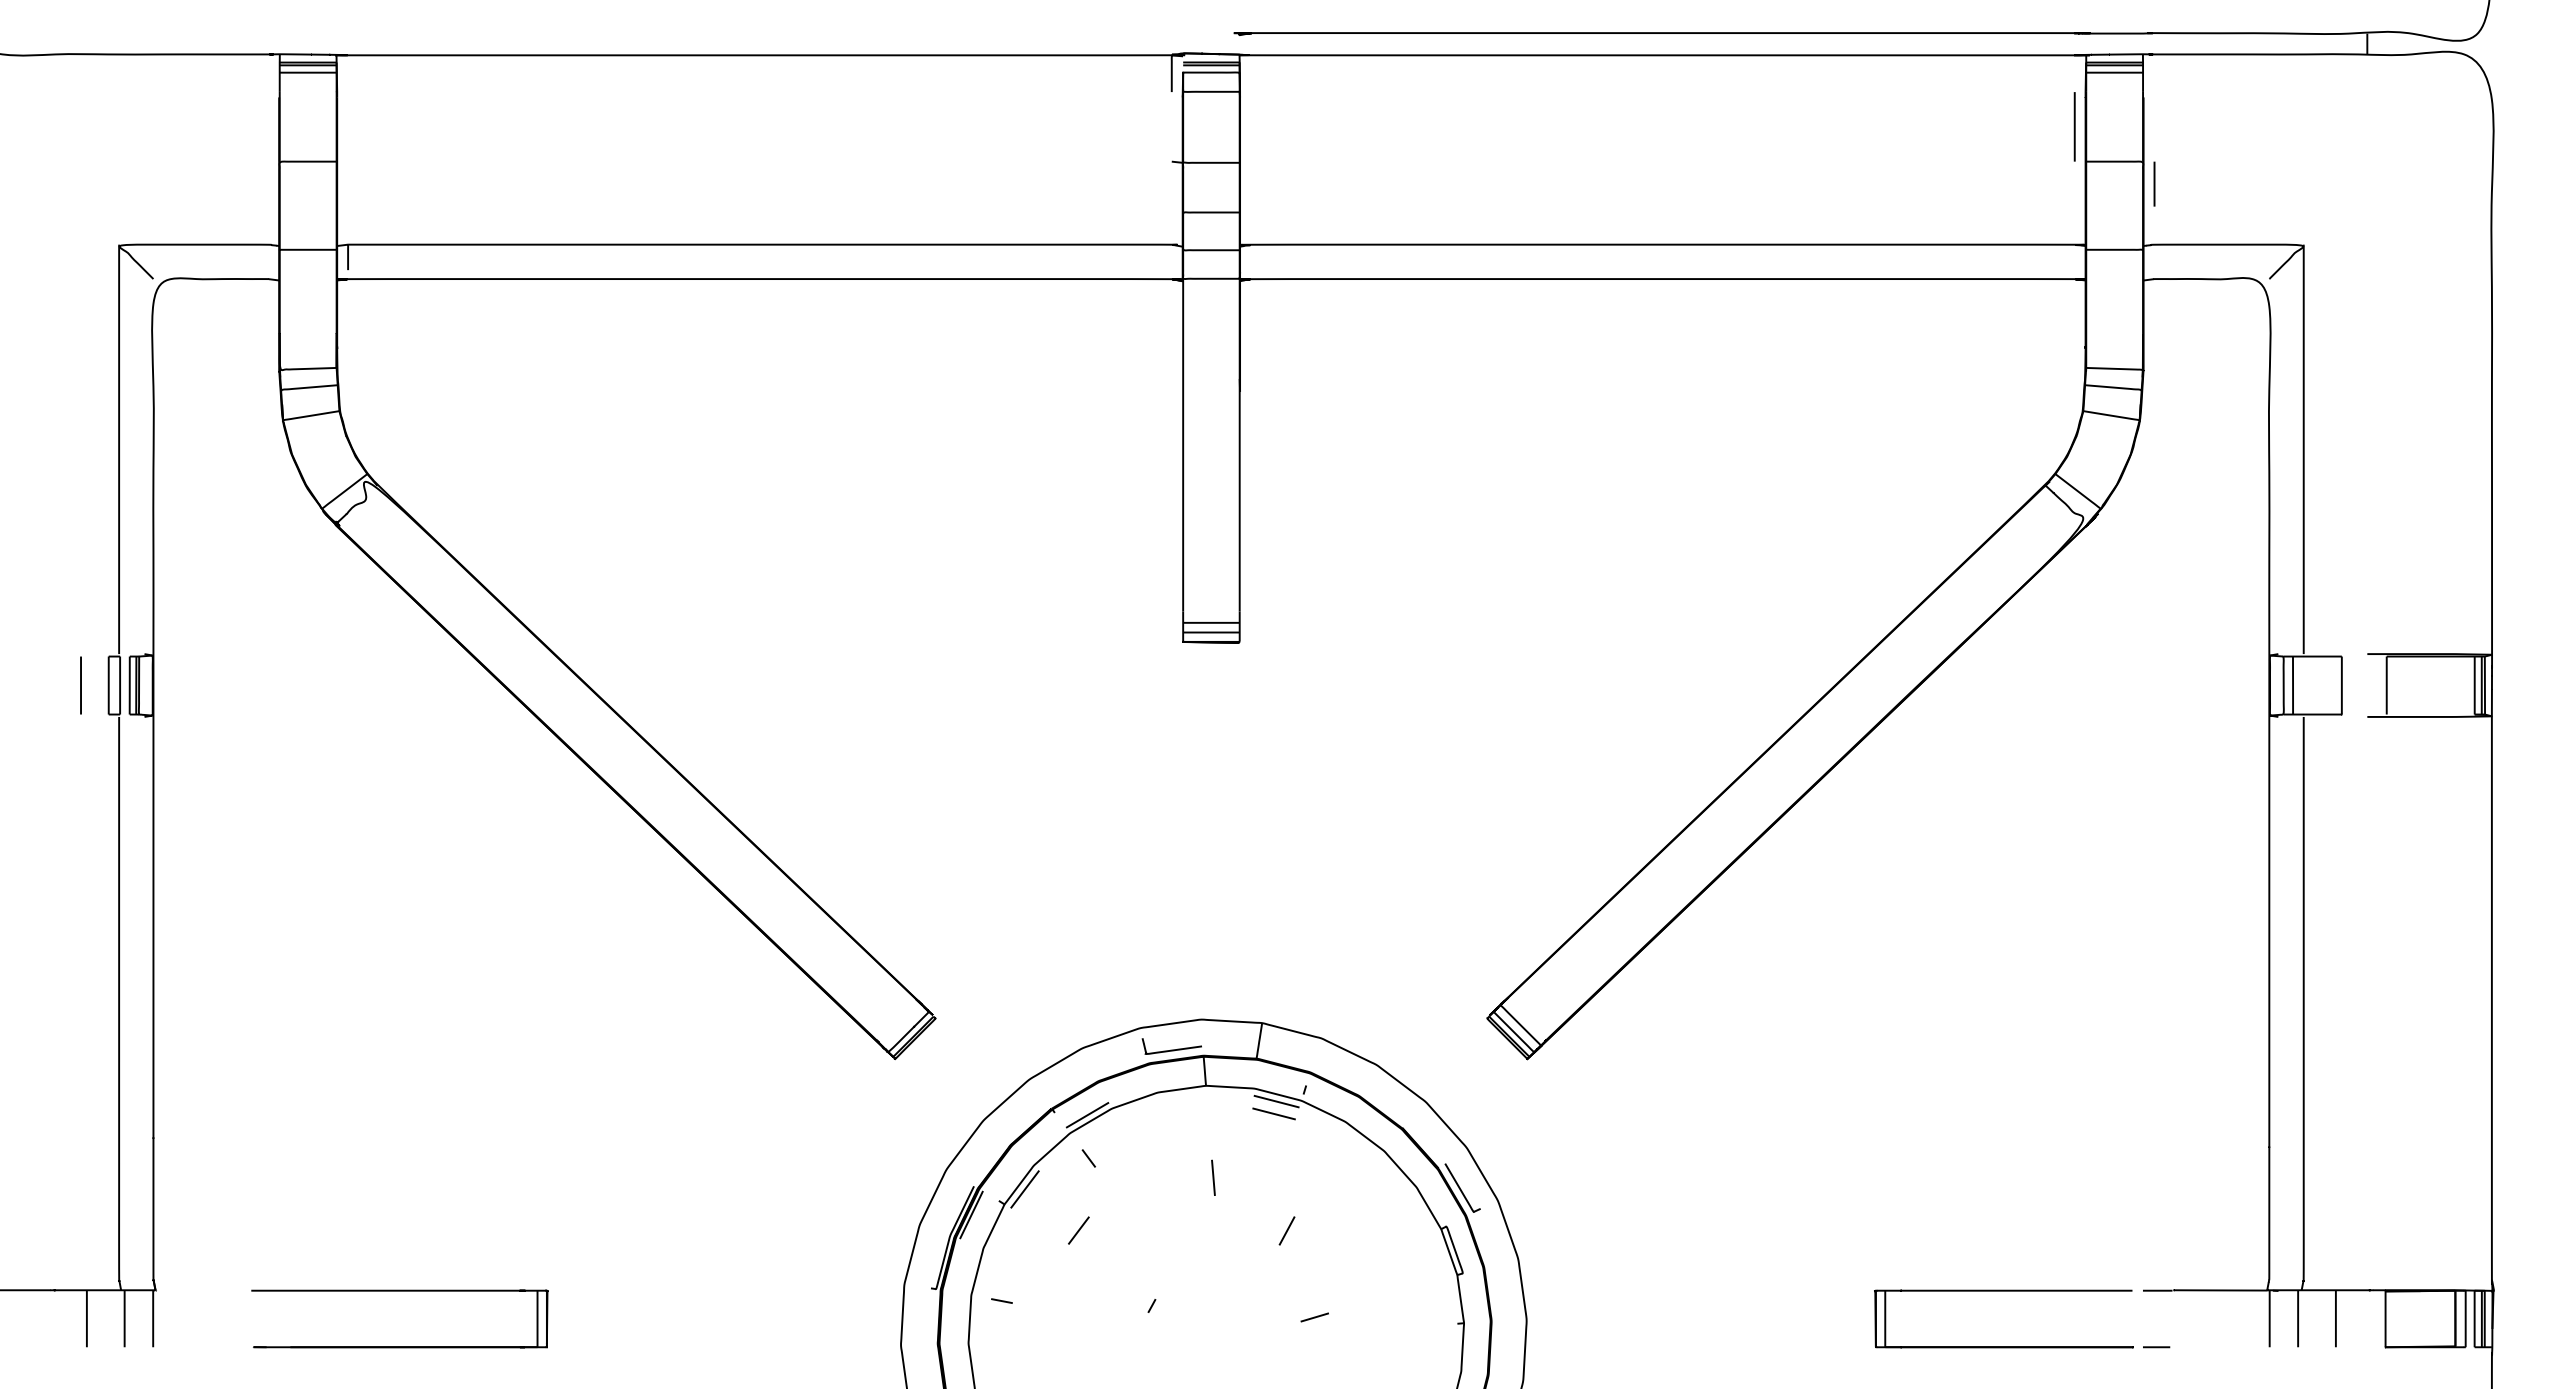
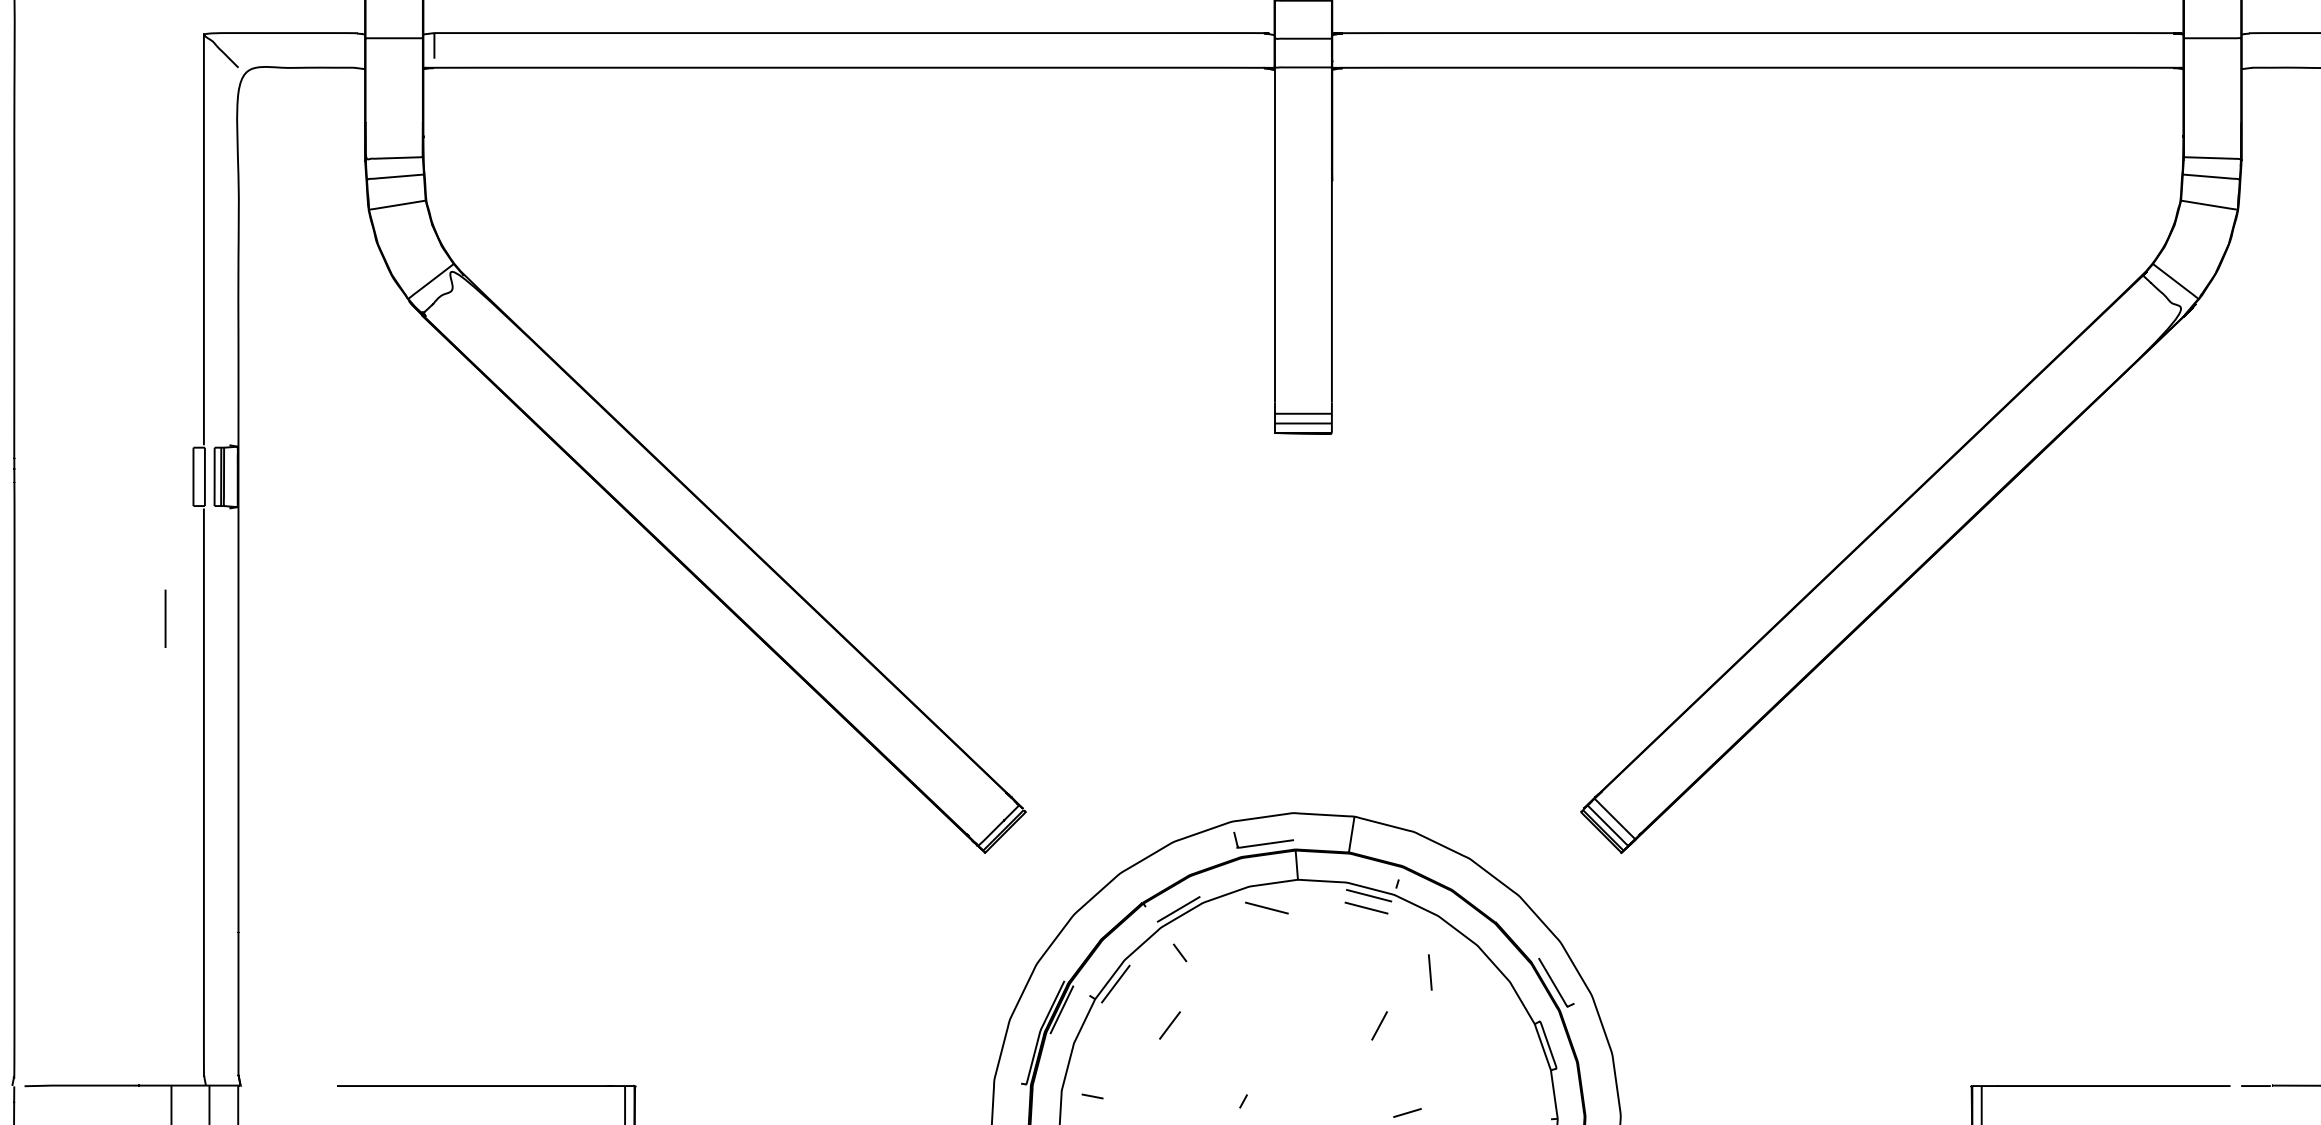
line: (80, 685) -> (165, 618), moved
line: (1174, 1113) -> (1266, 907), added
line: (1213, 1177) -> (1430, 972), moved

